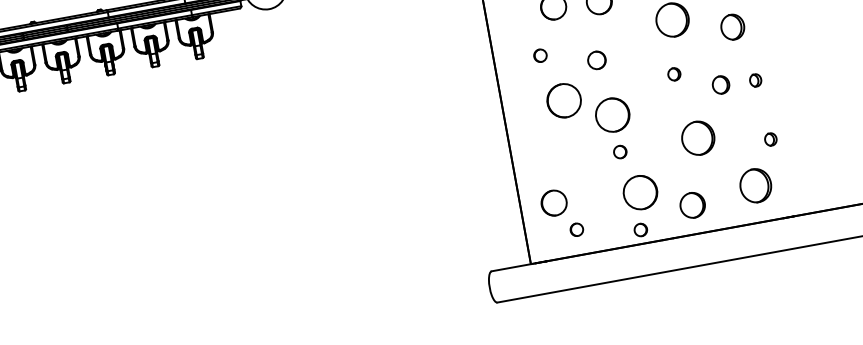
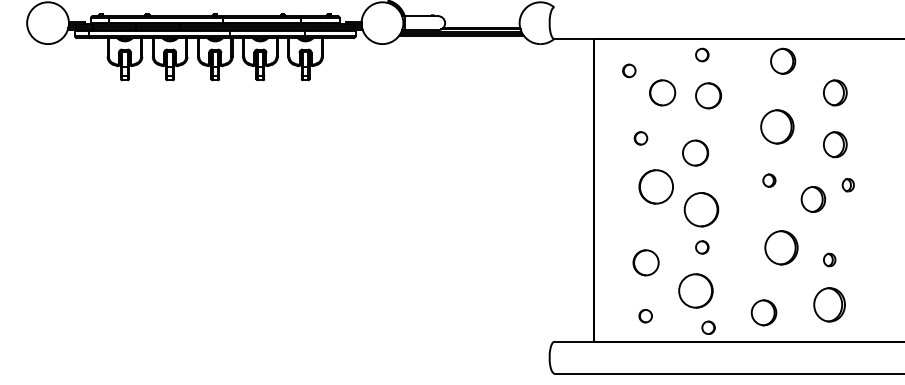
part: (596, 59) -> (695, 152), size x1.43
part: (754, 80) -> (847, 185), moved
part: (721, 85) -> (813, 199), size x1.43
part: (770, 139) -> (829, 259), moved
part: (639, 192) -> (695, 290), moved
part: (553, 202) -> (645, 262), moved

